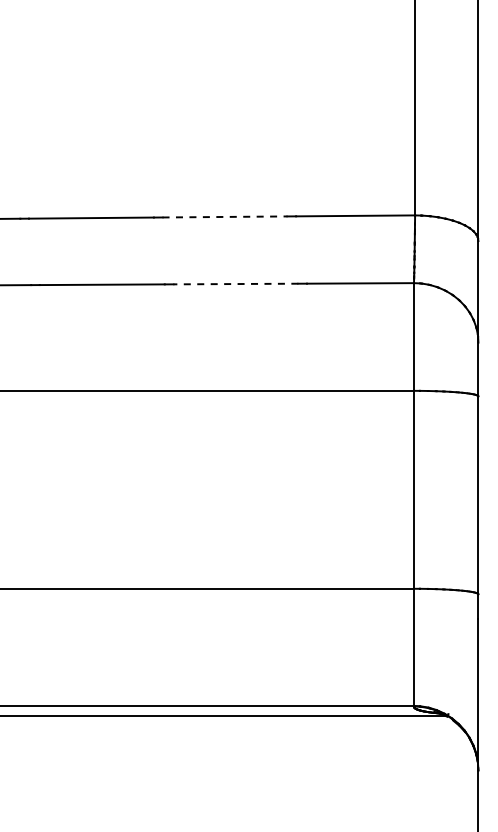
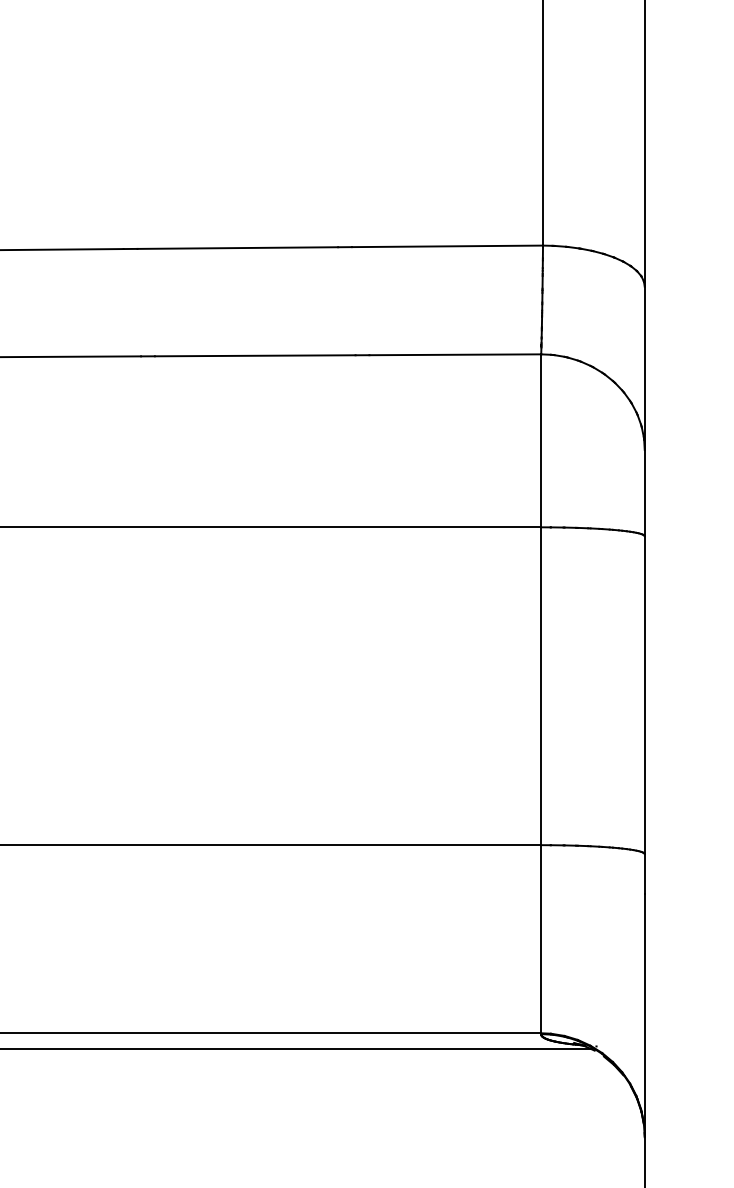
line: (225, 216) -> (238, 247), dashed -> solid
line: (235, 284) -> (254, 356), dashed -> solid

